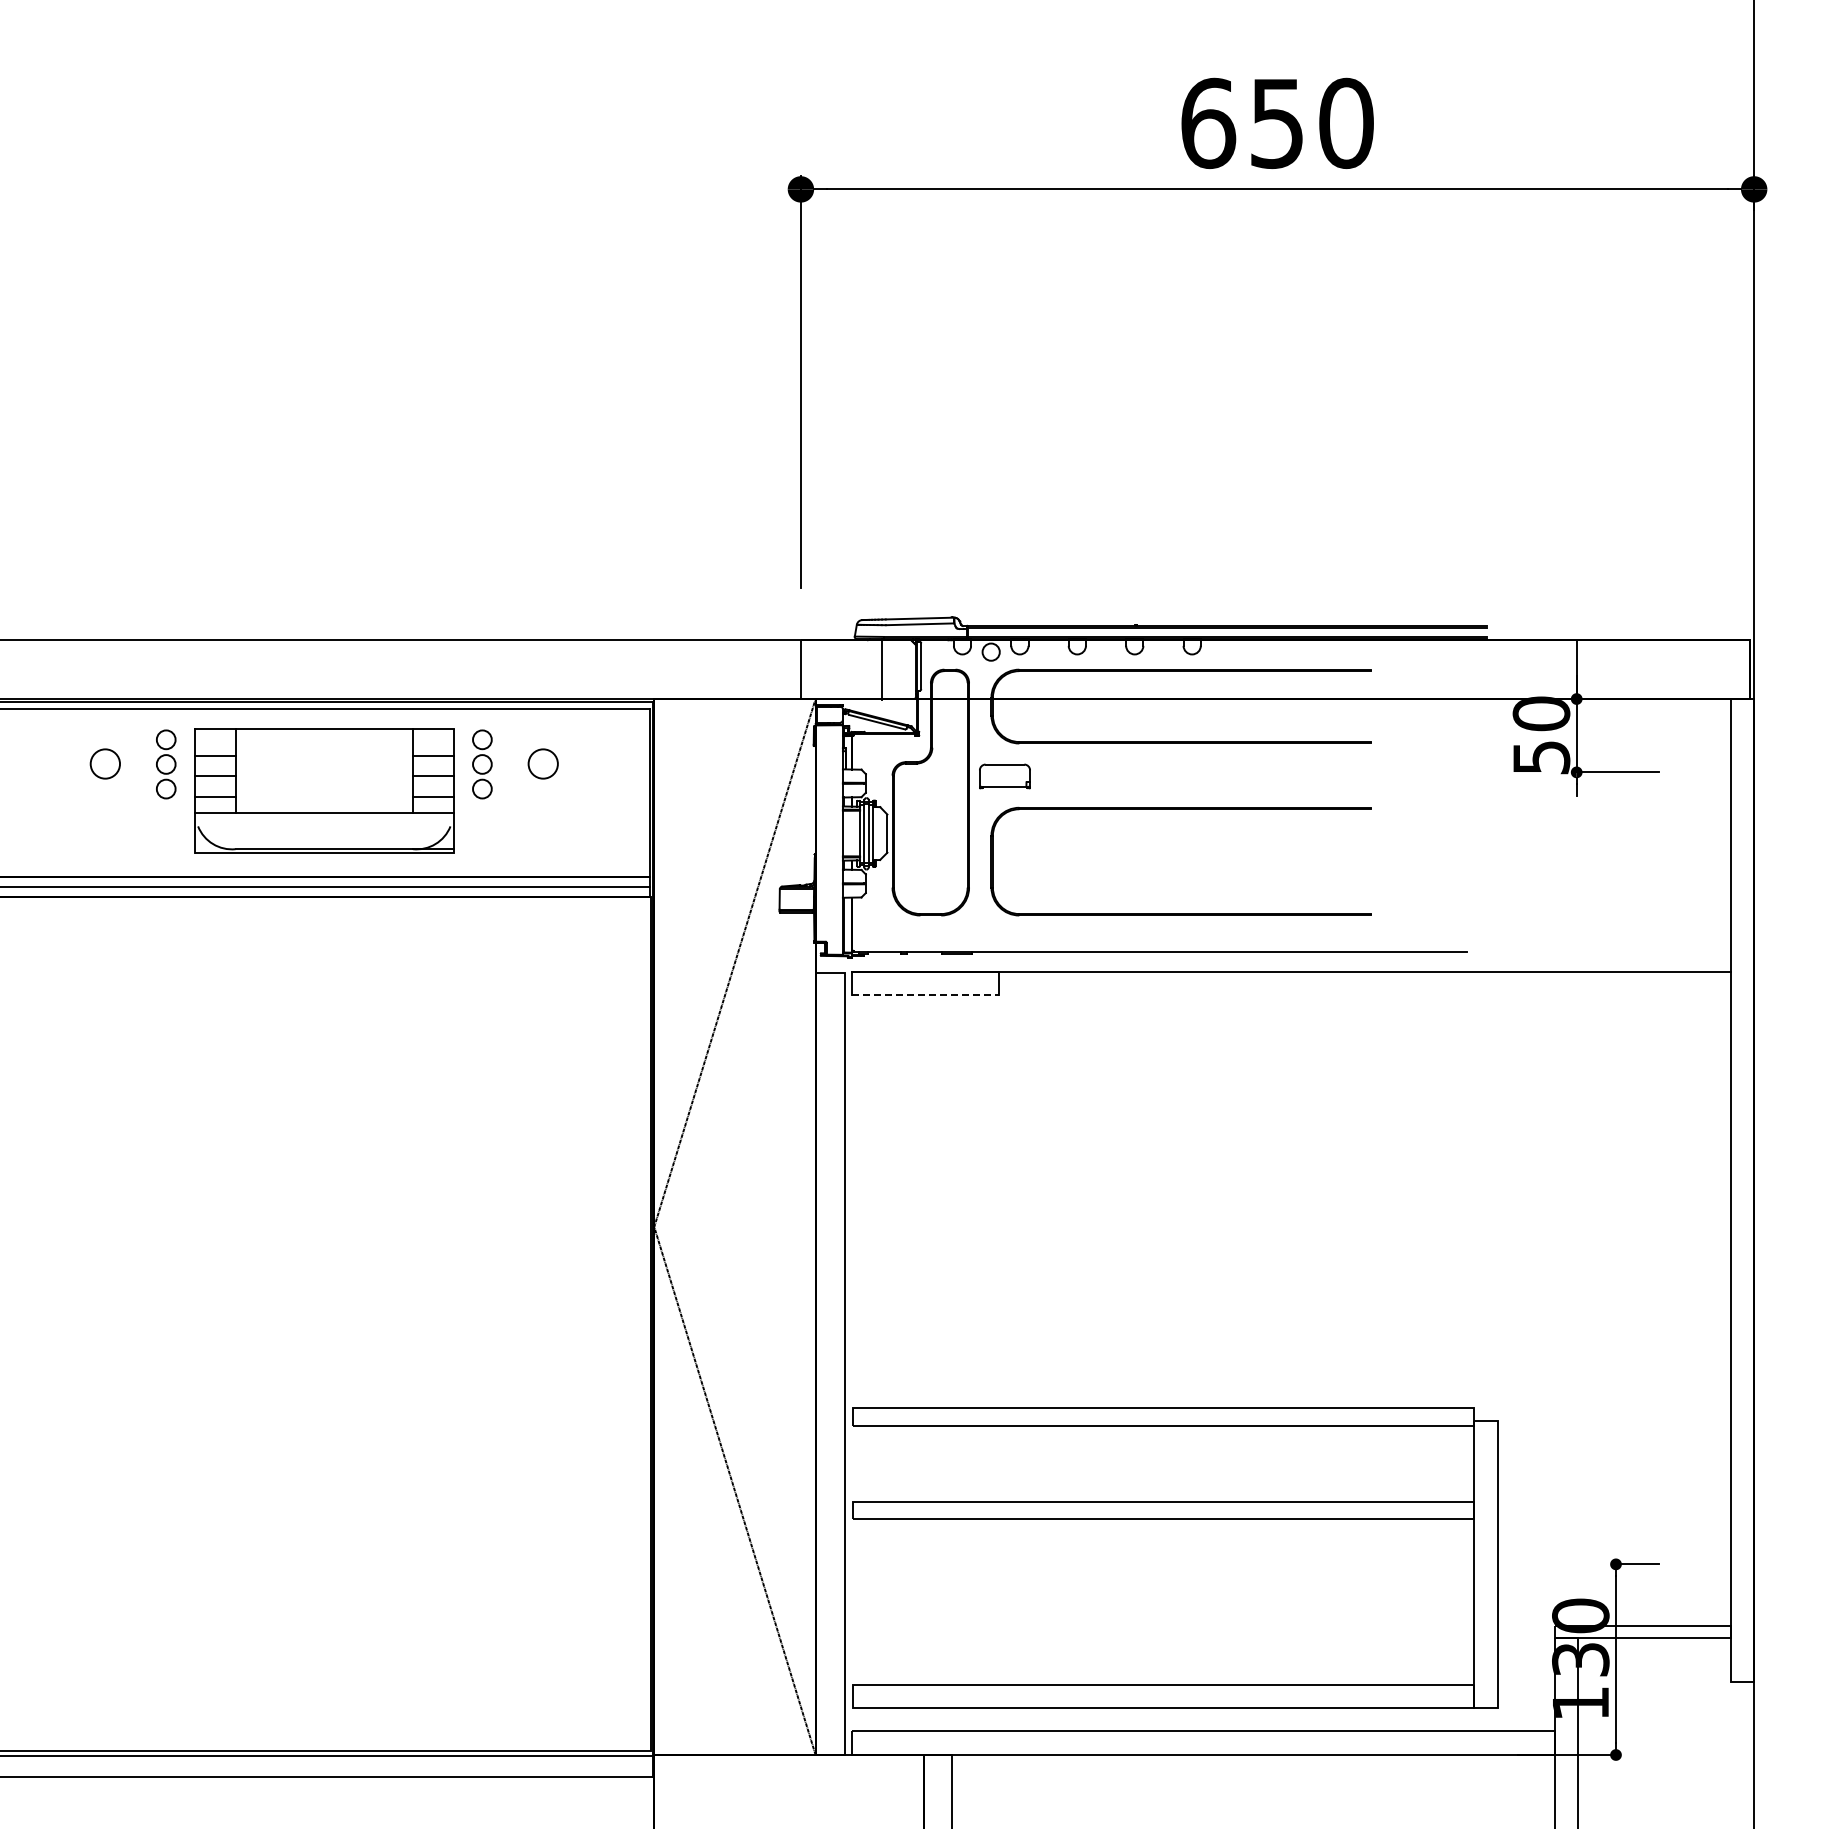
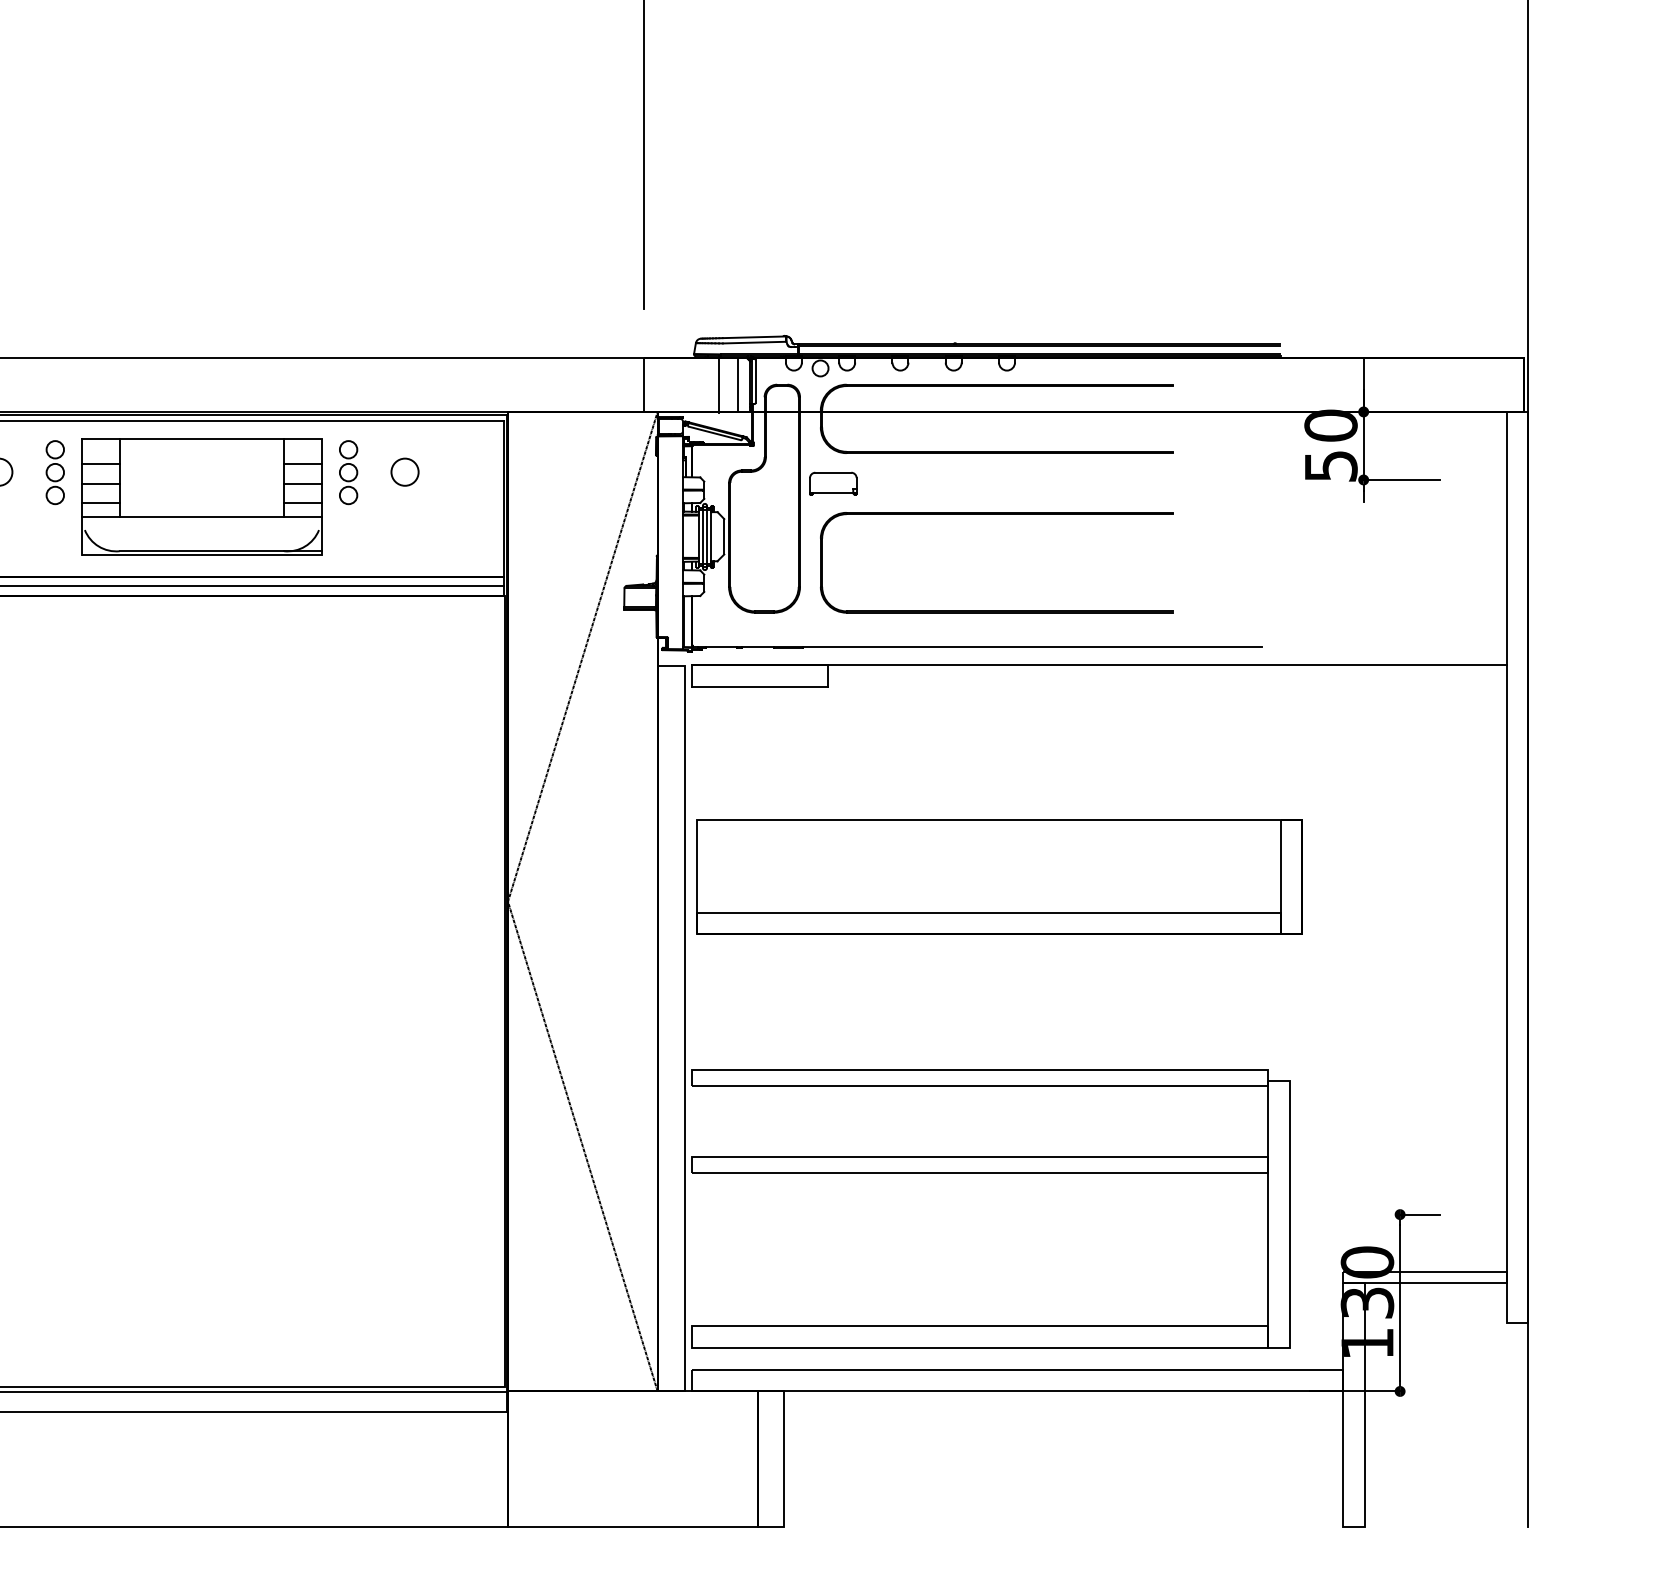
line: (902, 669) -> (738, 384), added
line: (926, 995) -> (760, 686), dashed -> solid
part: (1184, 1200) -> (999, 877), added

